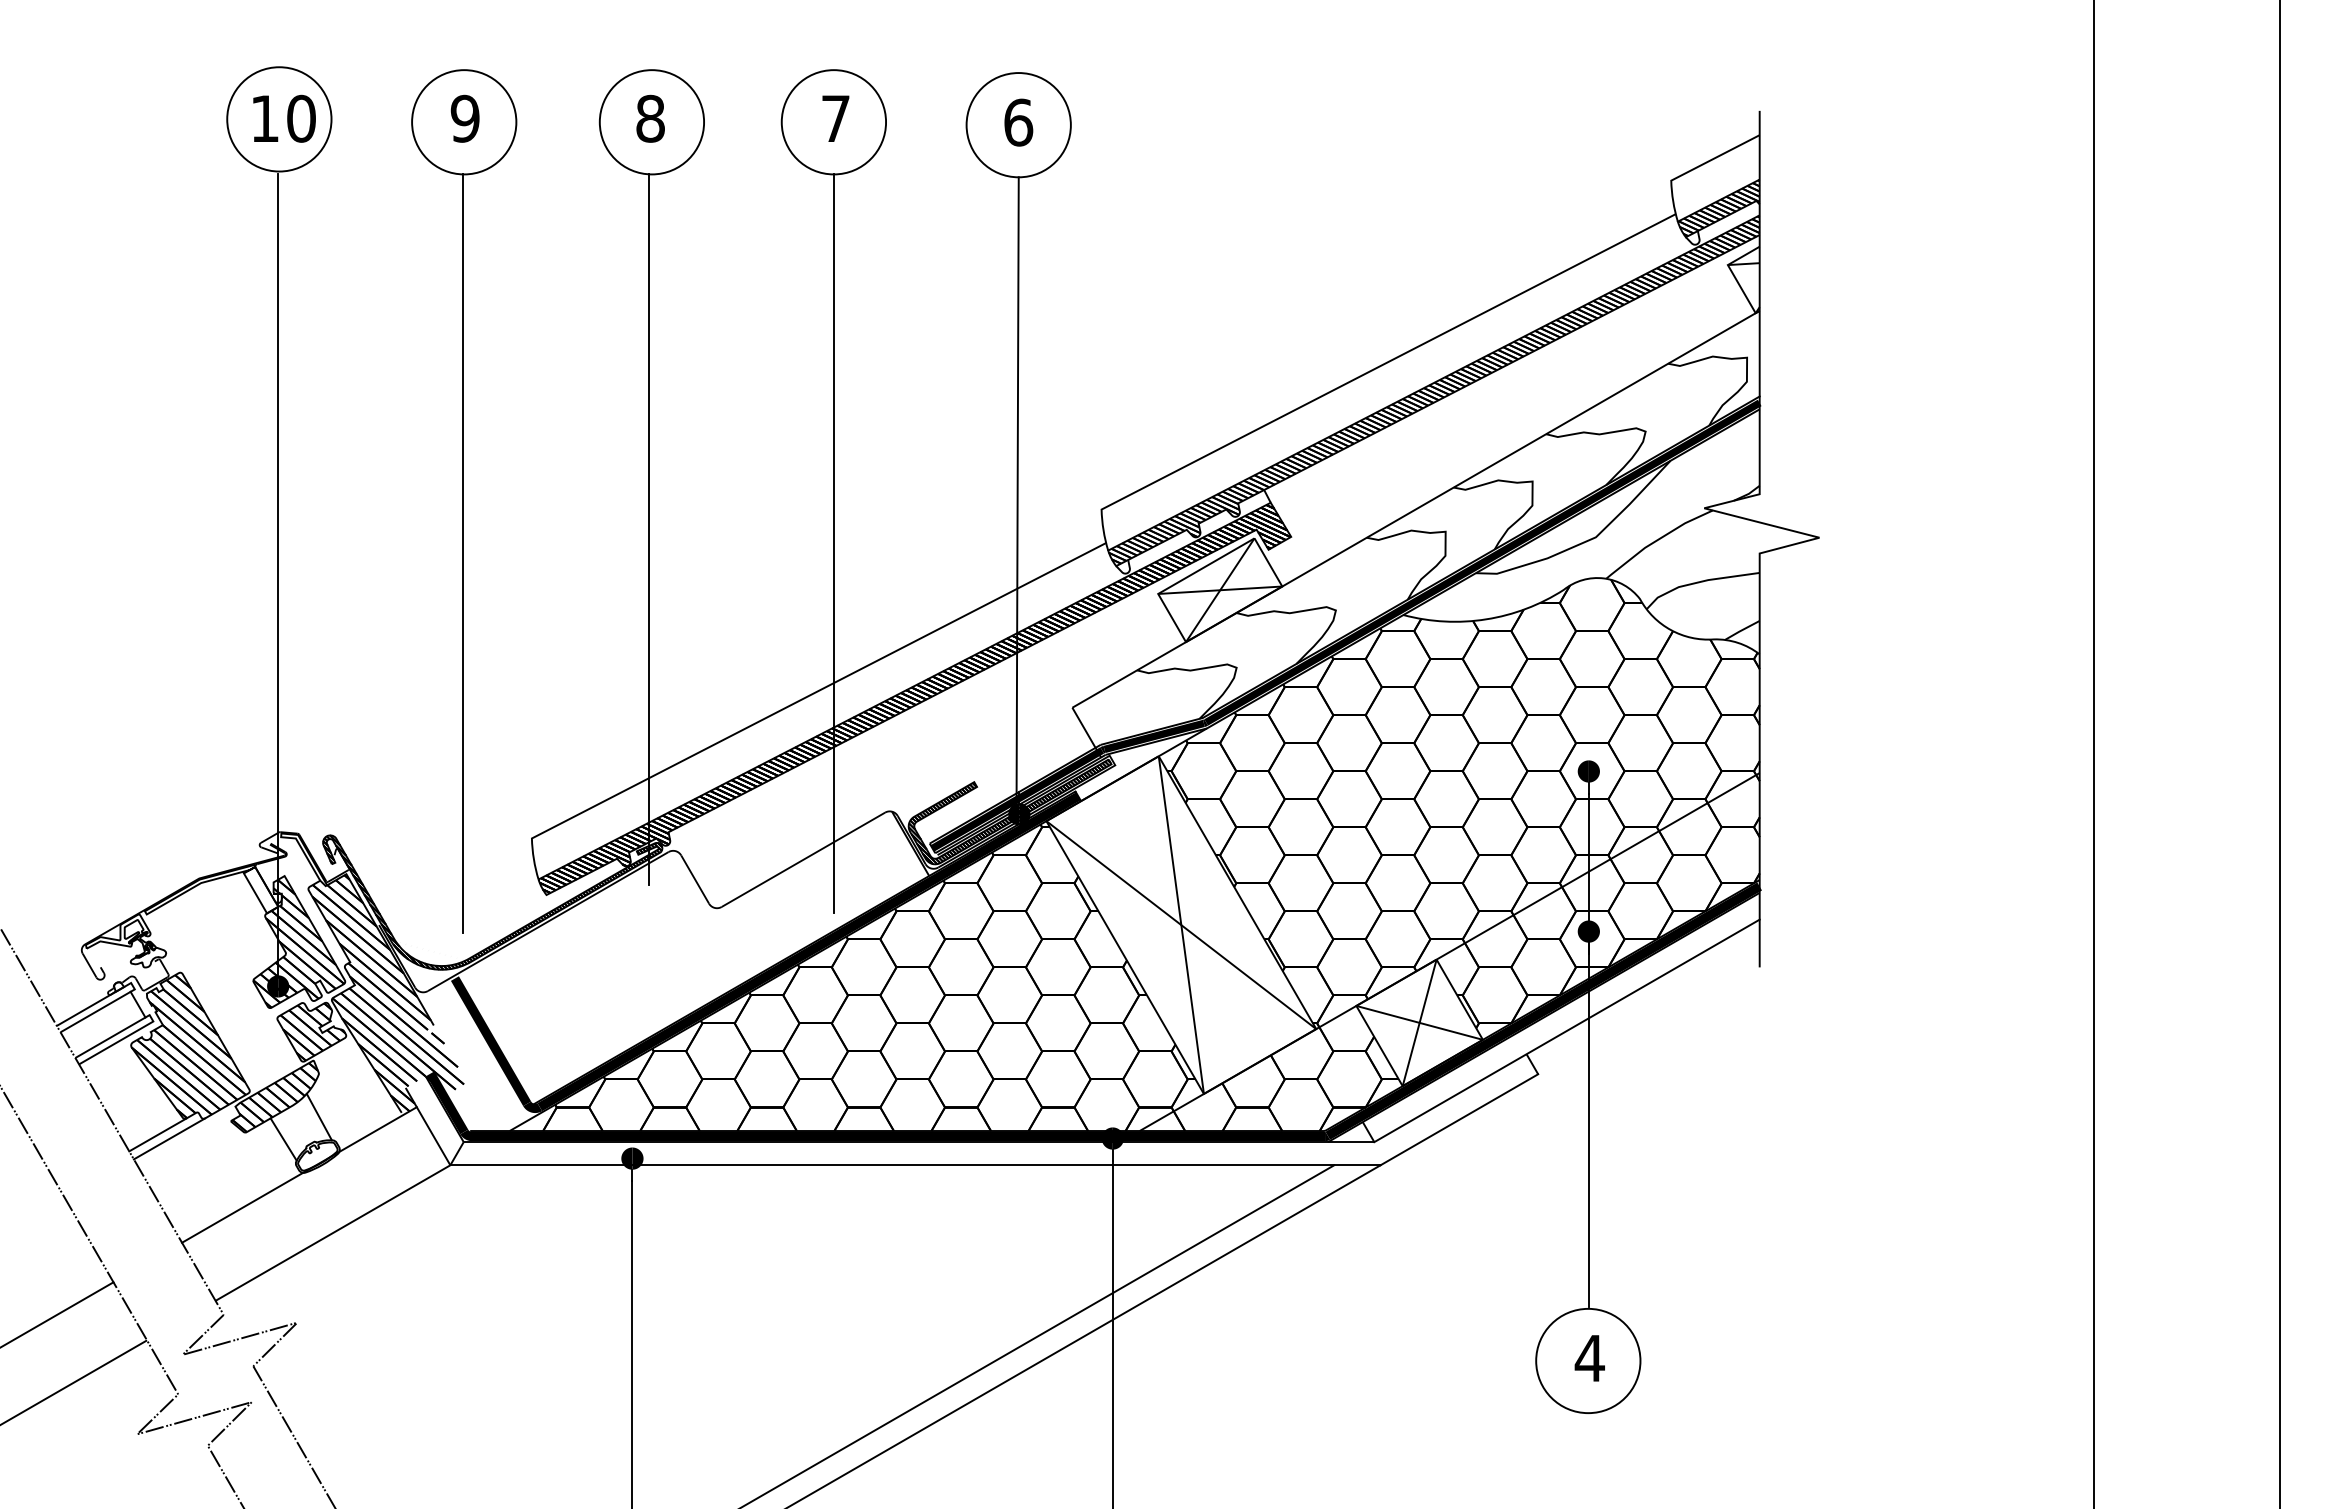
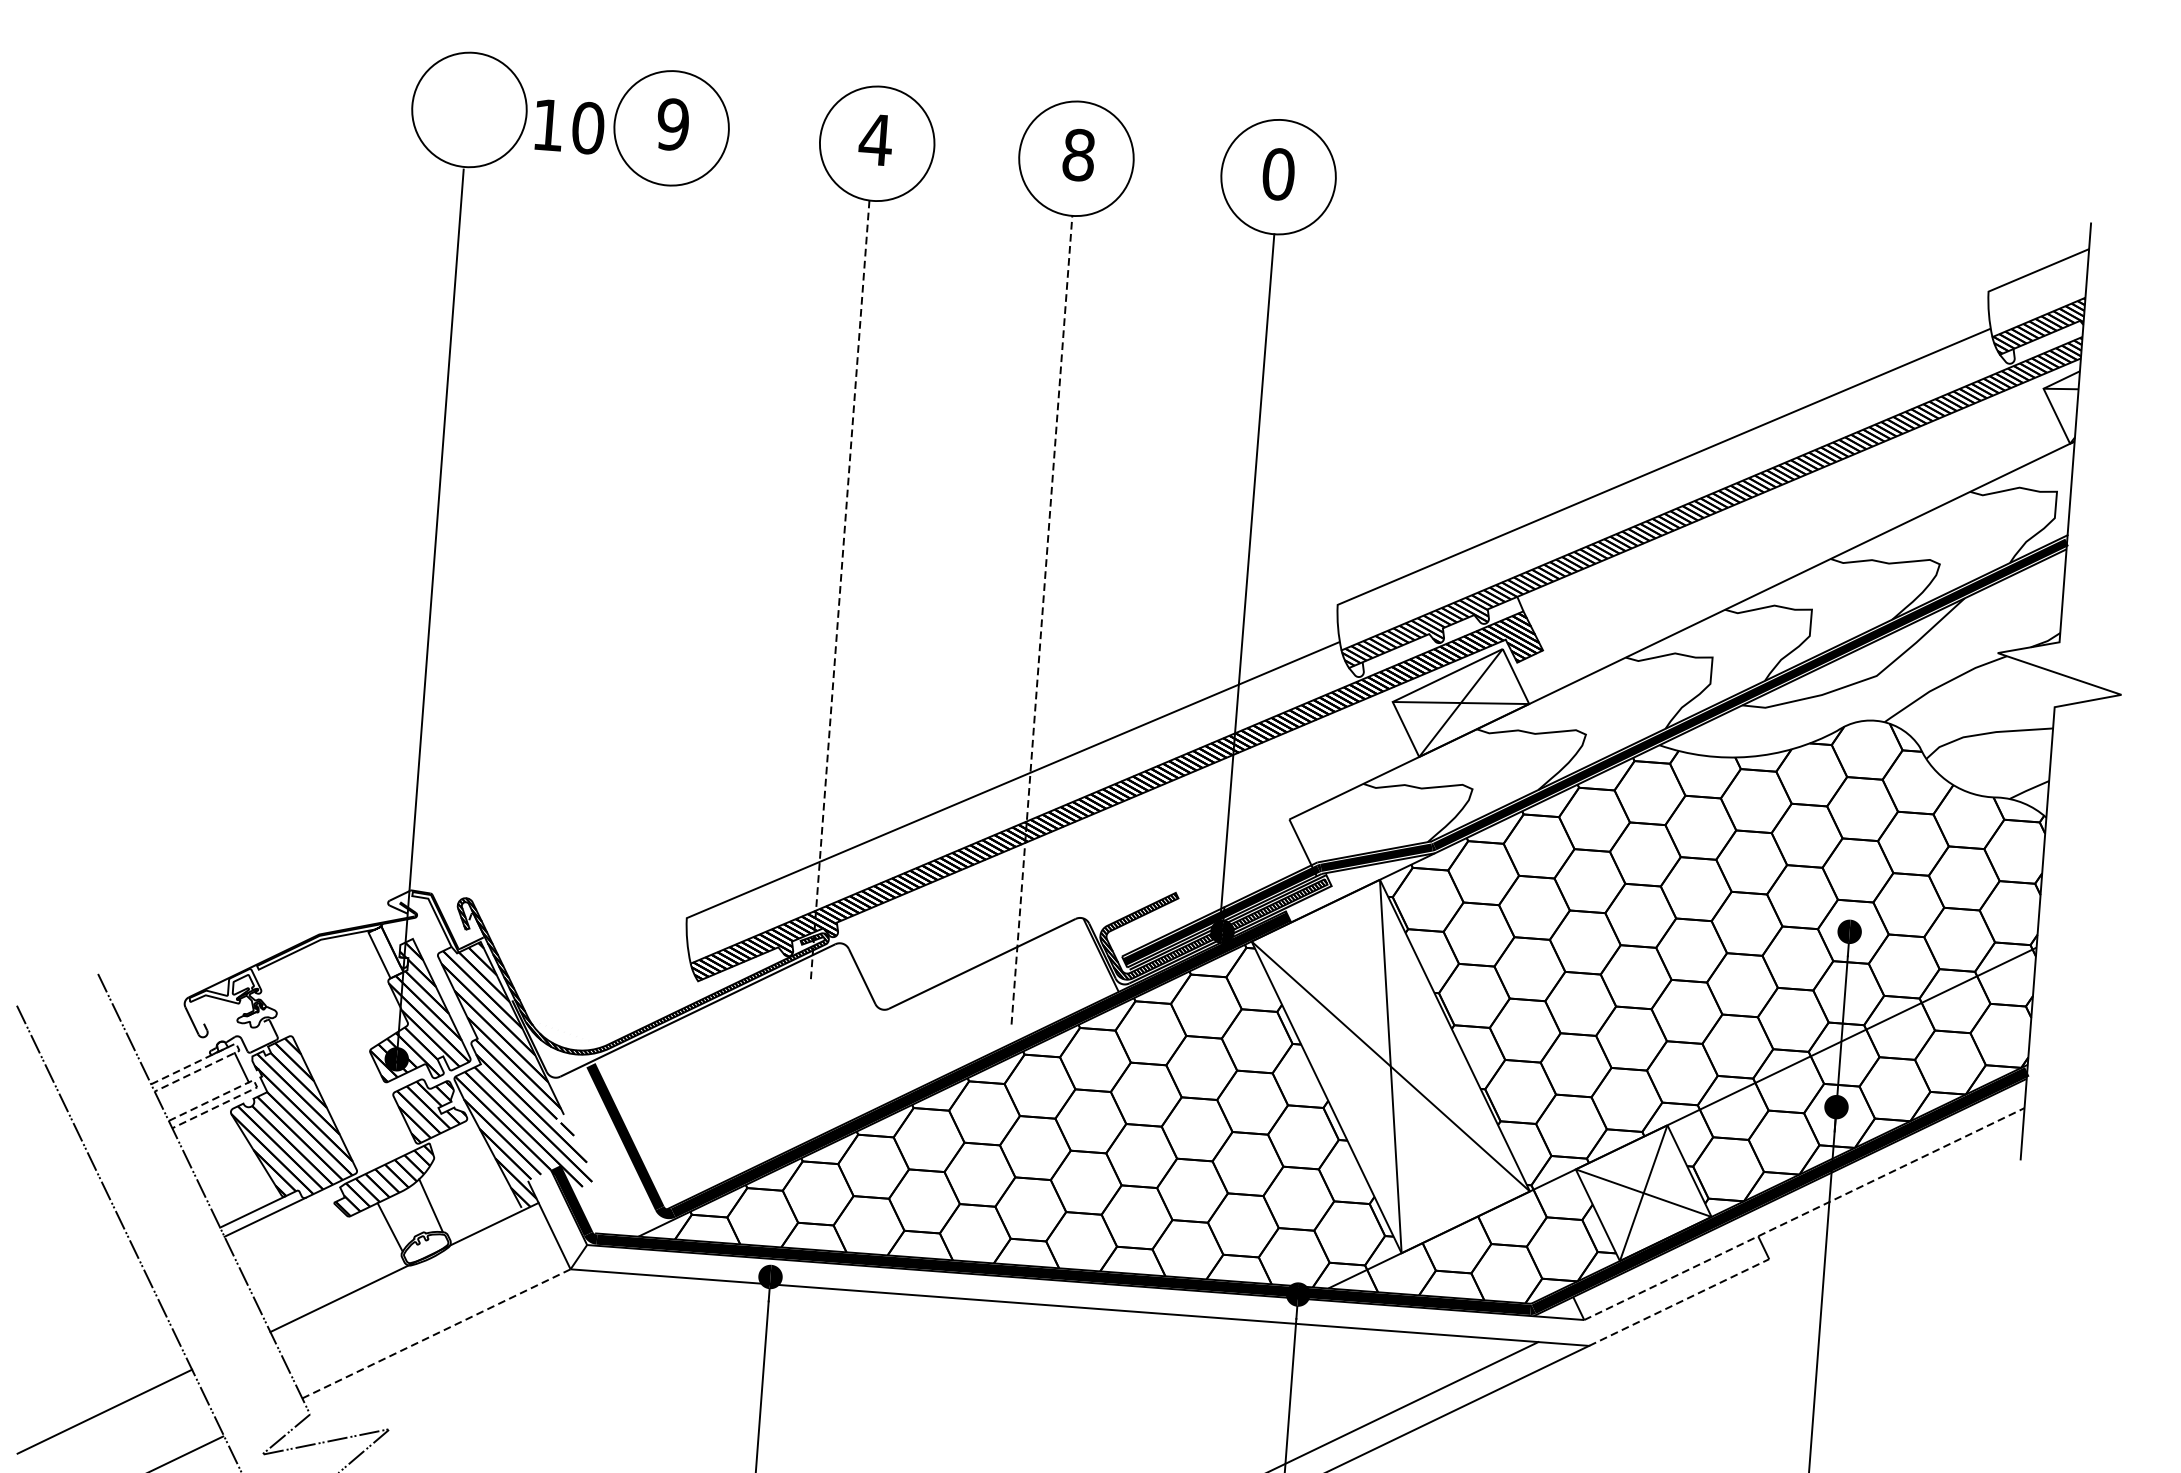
text: (284, 118) -> (569, 126), moved
text: (650, 118) -> (875, 139), 8 -> 4
text: (835, 118) -> (1078, 154), 7 -> 8
text: (1018, 122) -> (1278, 174), 6 -> 0
line: (648, 529) -> (839, 589), solid -> dashed
line: (834, 543) -> (1042, 620), solid -> dashed
line: (463, 552) -> (635, 599), removed
line: (132, 986) -> (237, 1047), solid -> dashed
line: (151, 1018) -> (255, 1083), solid -> dashed
line: (1567, 1030) -> (1804, 1213), solid -> dashed
line: (1459, 1119) -> (1679, 1302), solid -> dashed
line: (332, 1233) -> (435, 1334), solid -> dashed

